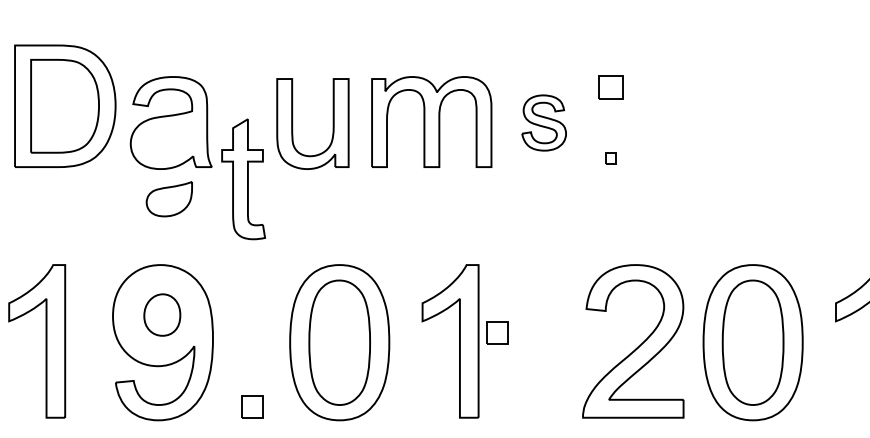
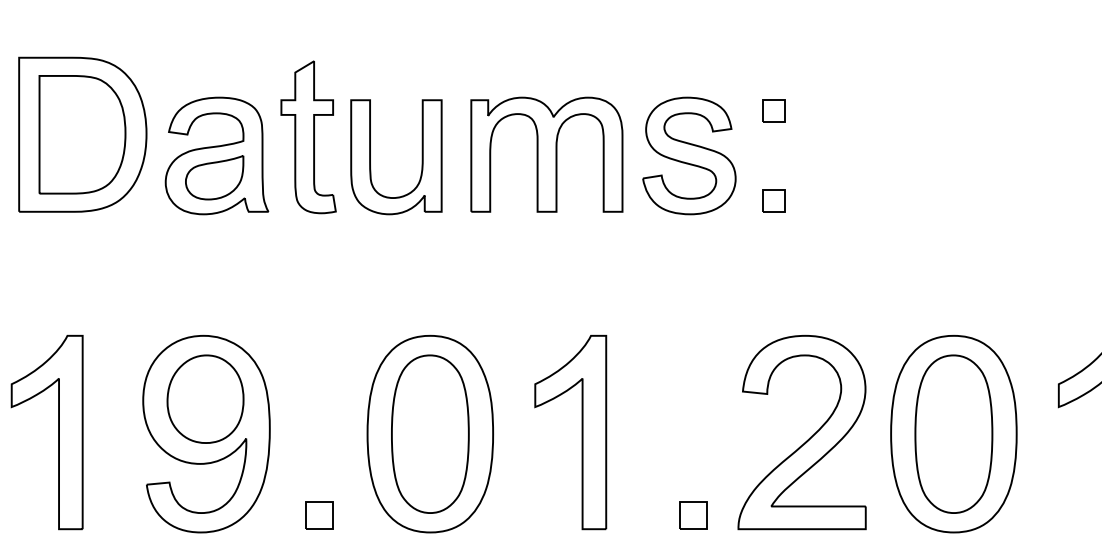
part: (611, 87) -> (774, 110), size x0.71
part: (543, 122) -> (688, 155), size x1.67
part: (611, 158) -> (774, 200), size x1.67
part: (243, 179) -> (308, 137), moved
part: (168, 199) -> (213, 178), moved
part: (162, 314) -> (205, 398), size x1.67
part: (497, 332) -> (693, 514), moved

